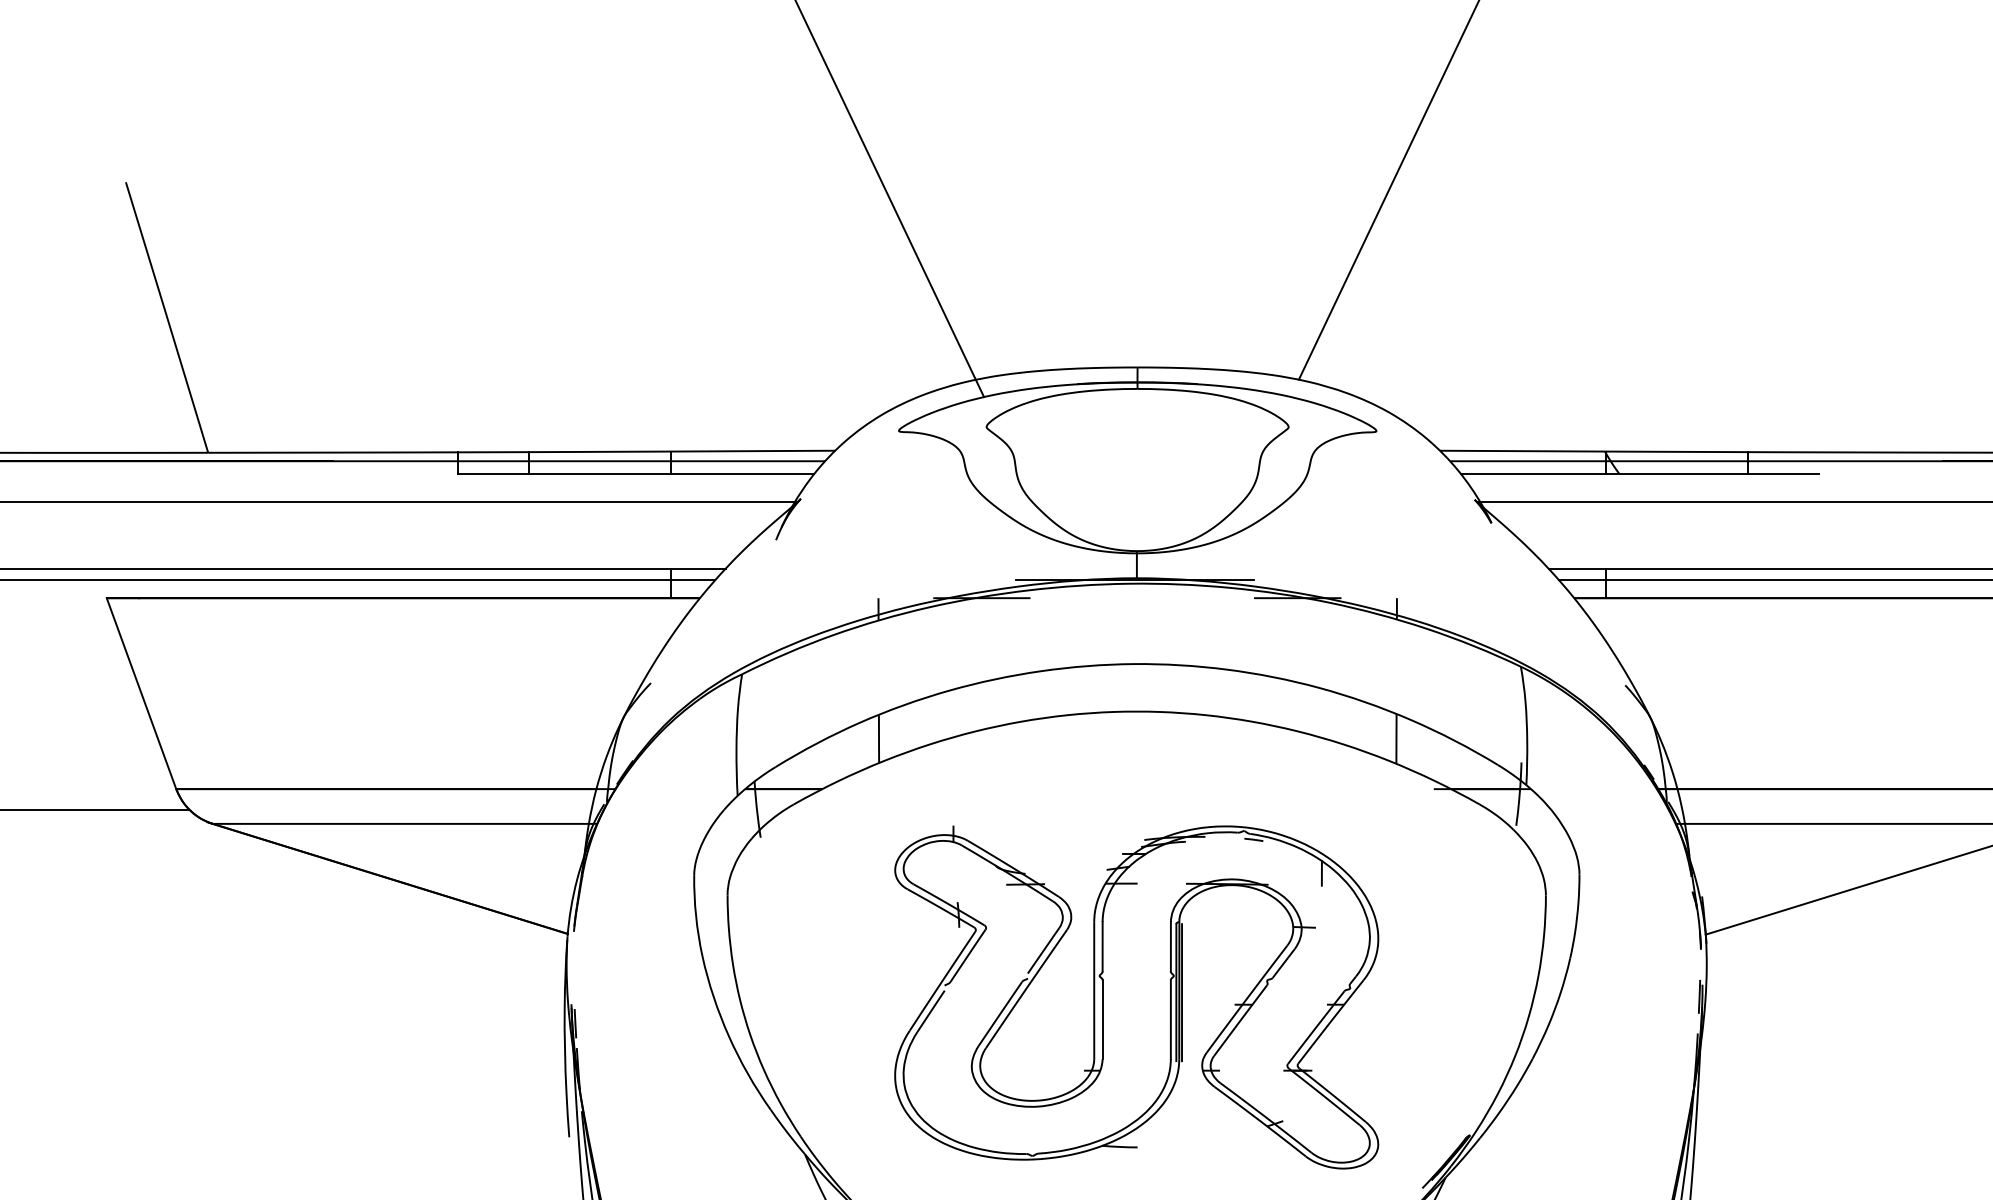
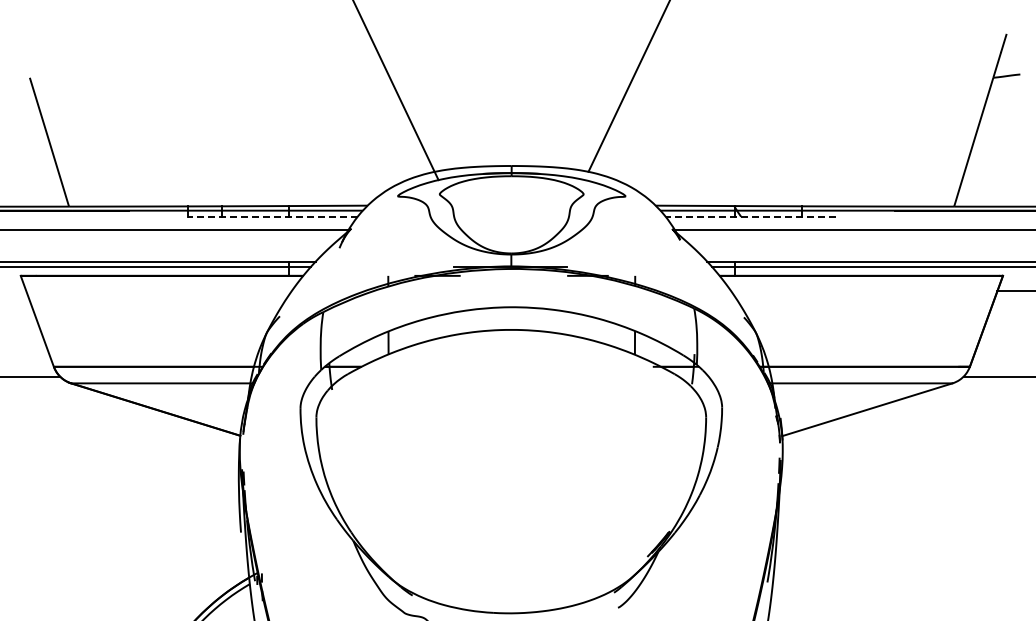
line: (635, 473) -> (272, 216), solid -> dashed
line: (1639, 473) -> (750, 216), solid -> dashed
part: (1137, 996) -> (511, 465), removed

